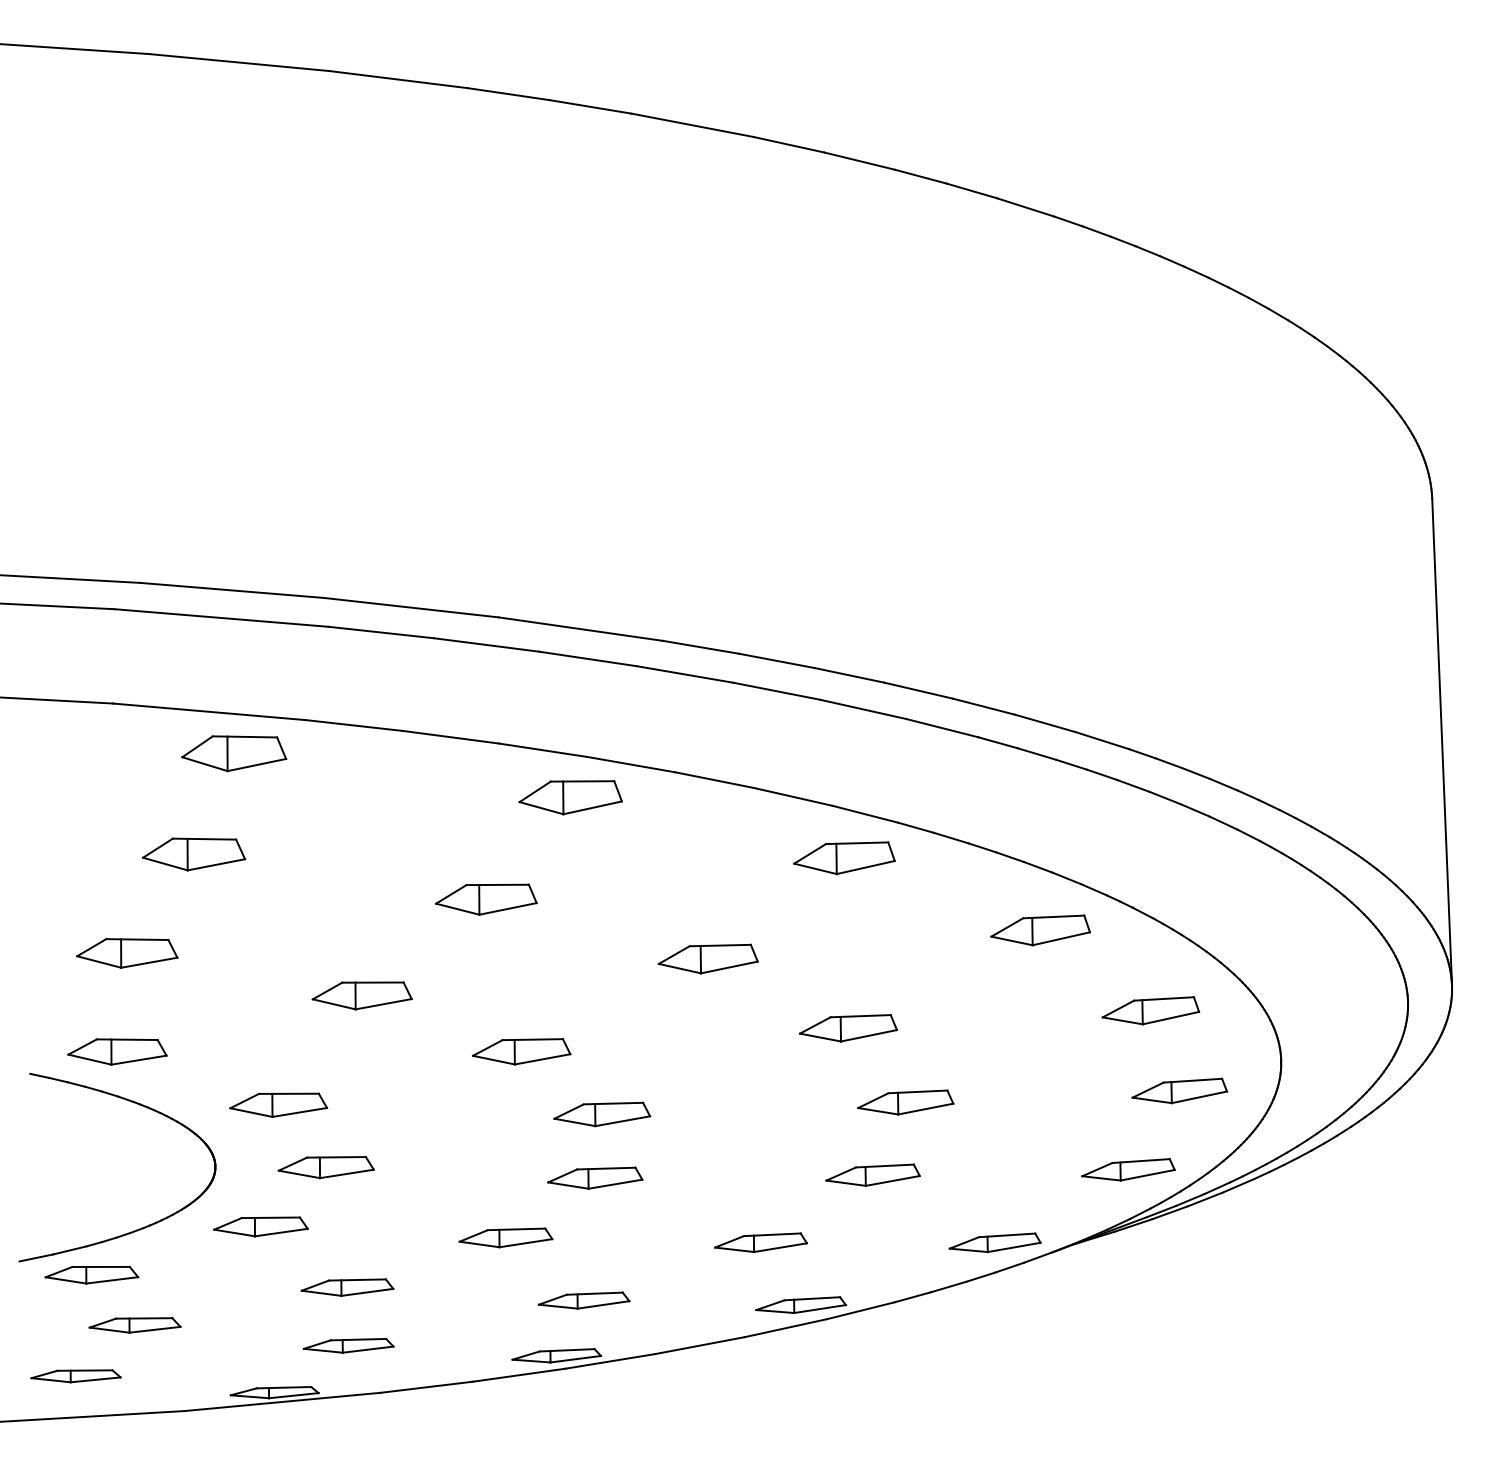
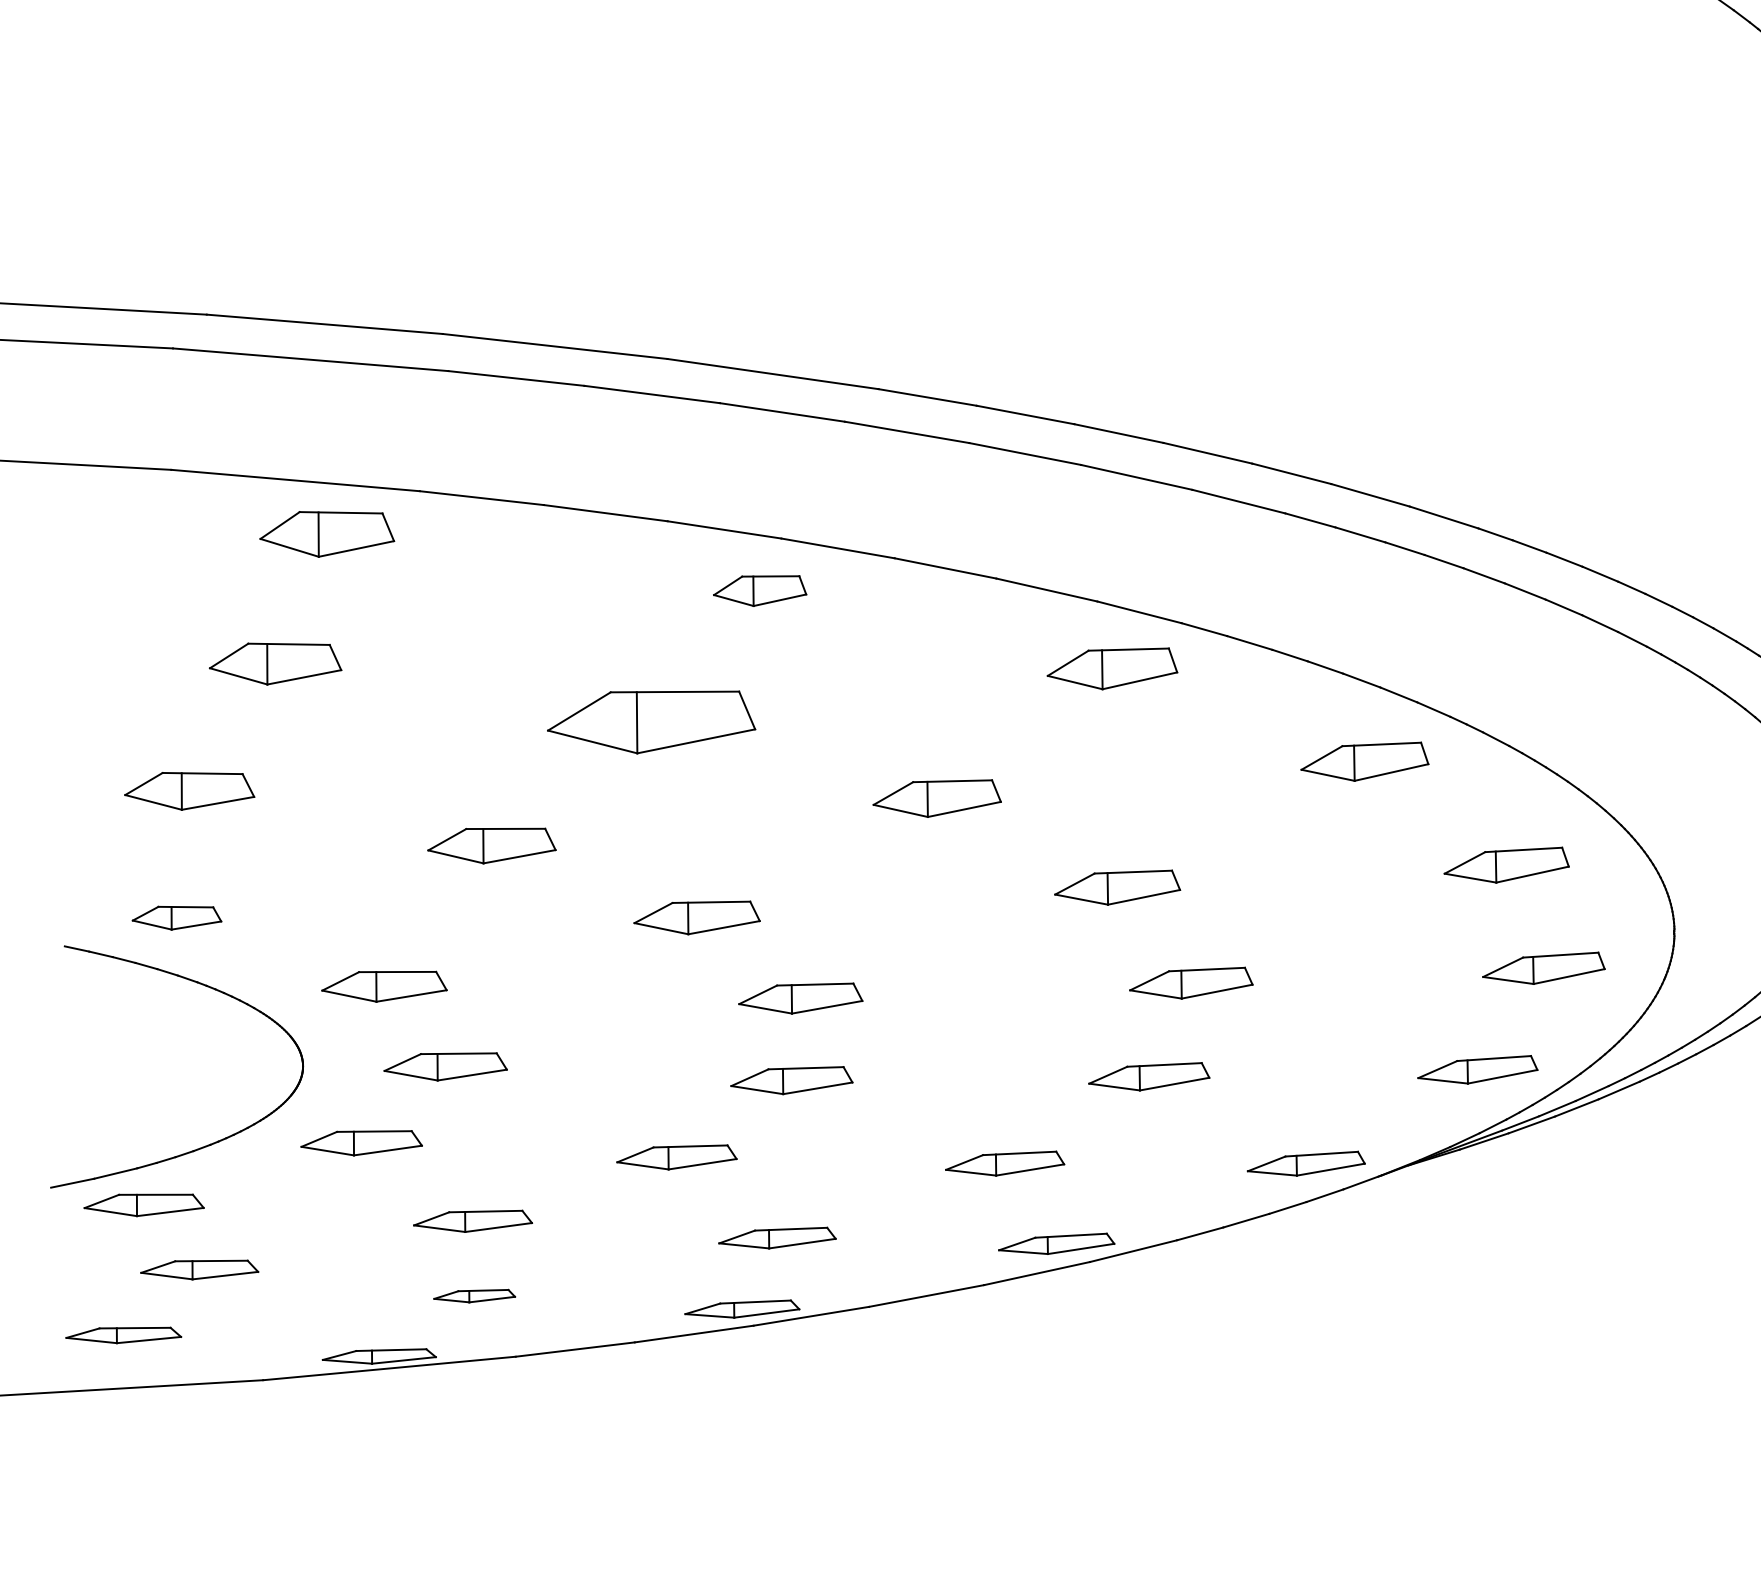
part: (570, 797) -> (759, 590), size x0.7
part: (486, 899) -> (651, 721), size x1.6
part: (117, 1051) -> (177, 917), size x0.7
part: (348, 1345) -> (474, 1295), size x0.7

